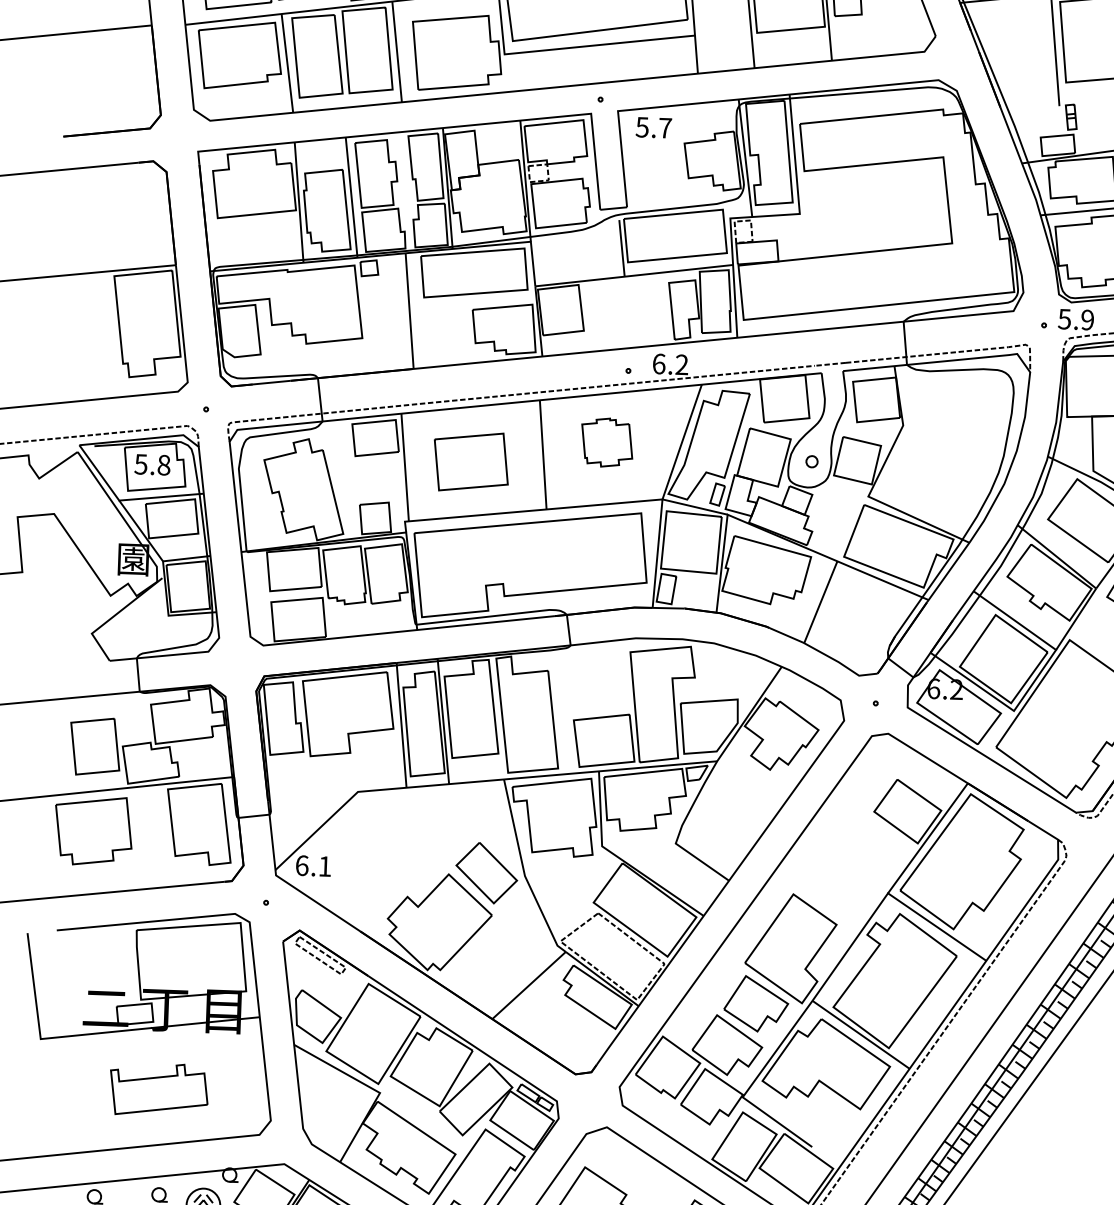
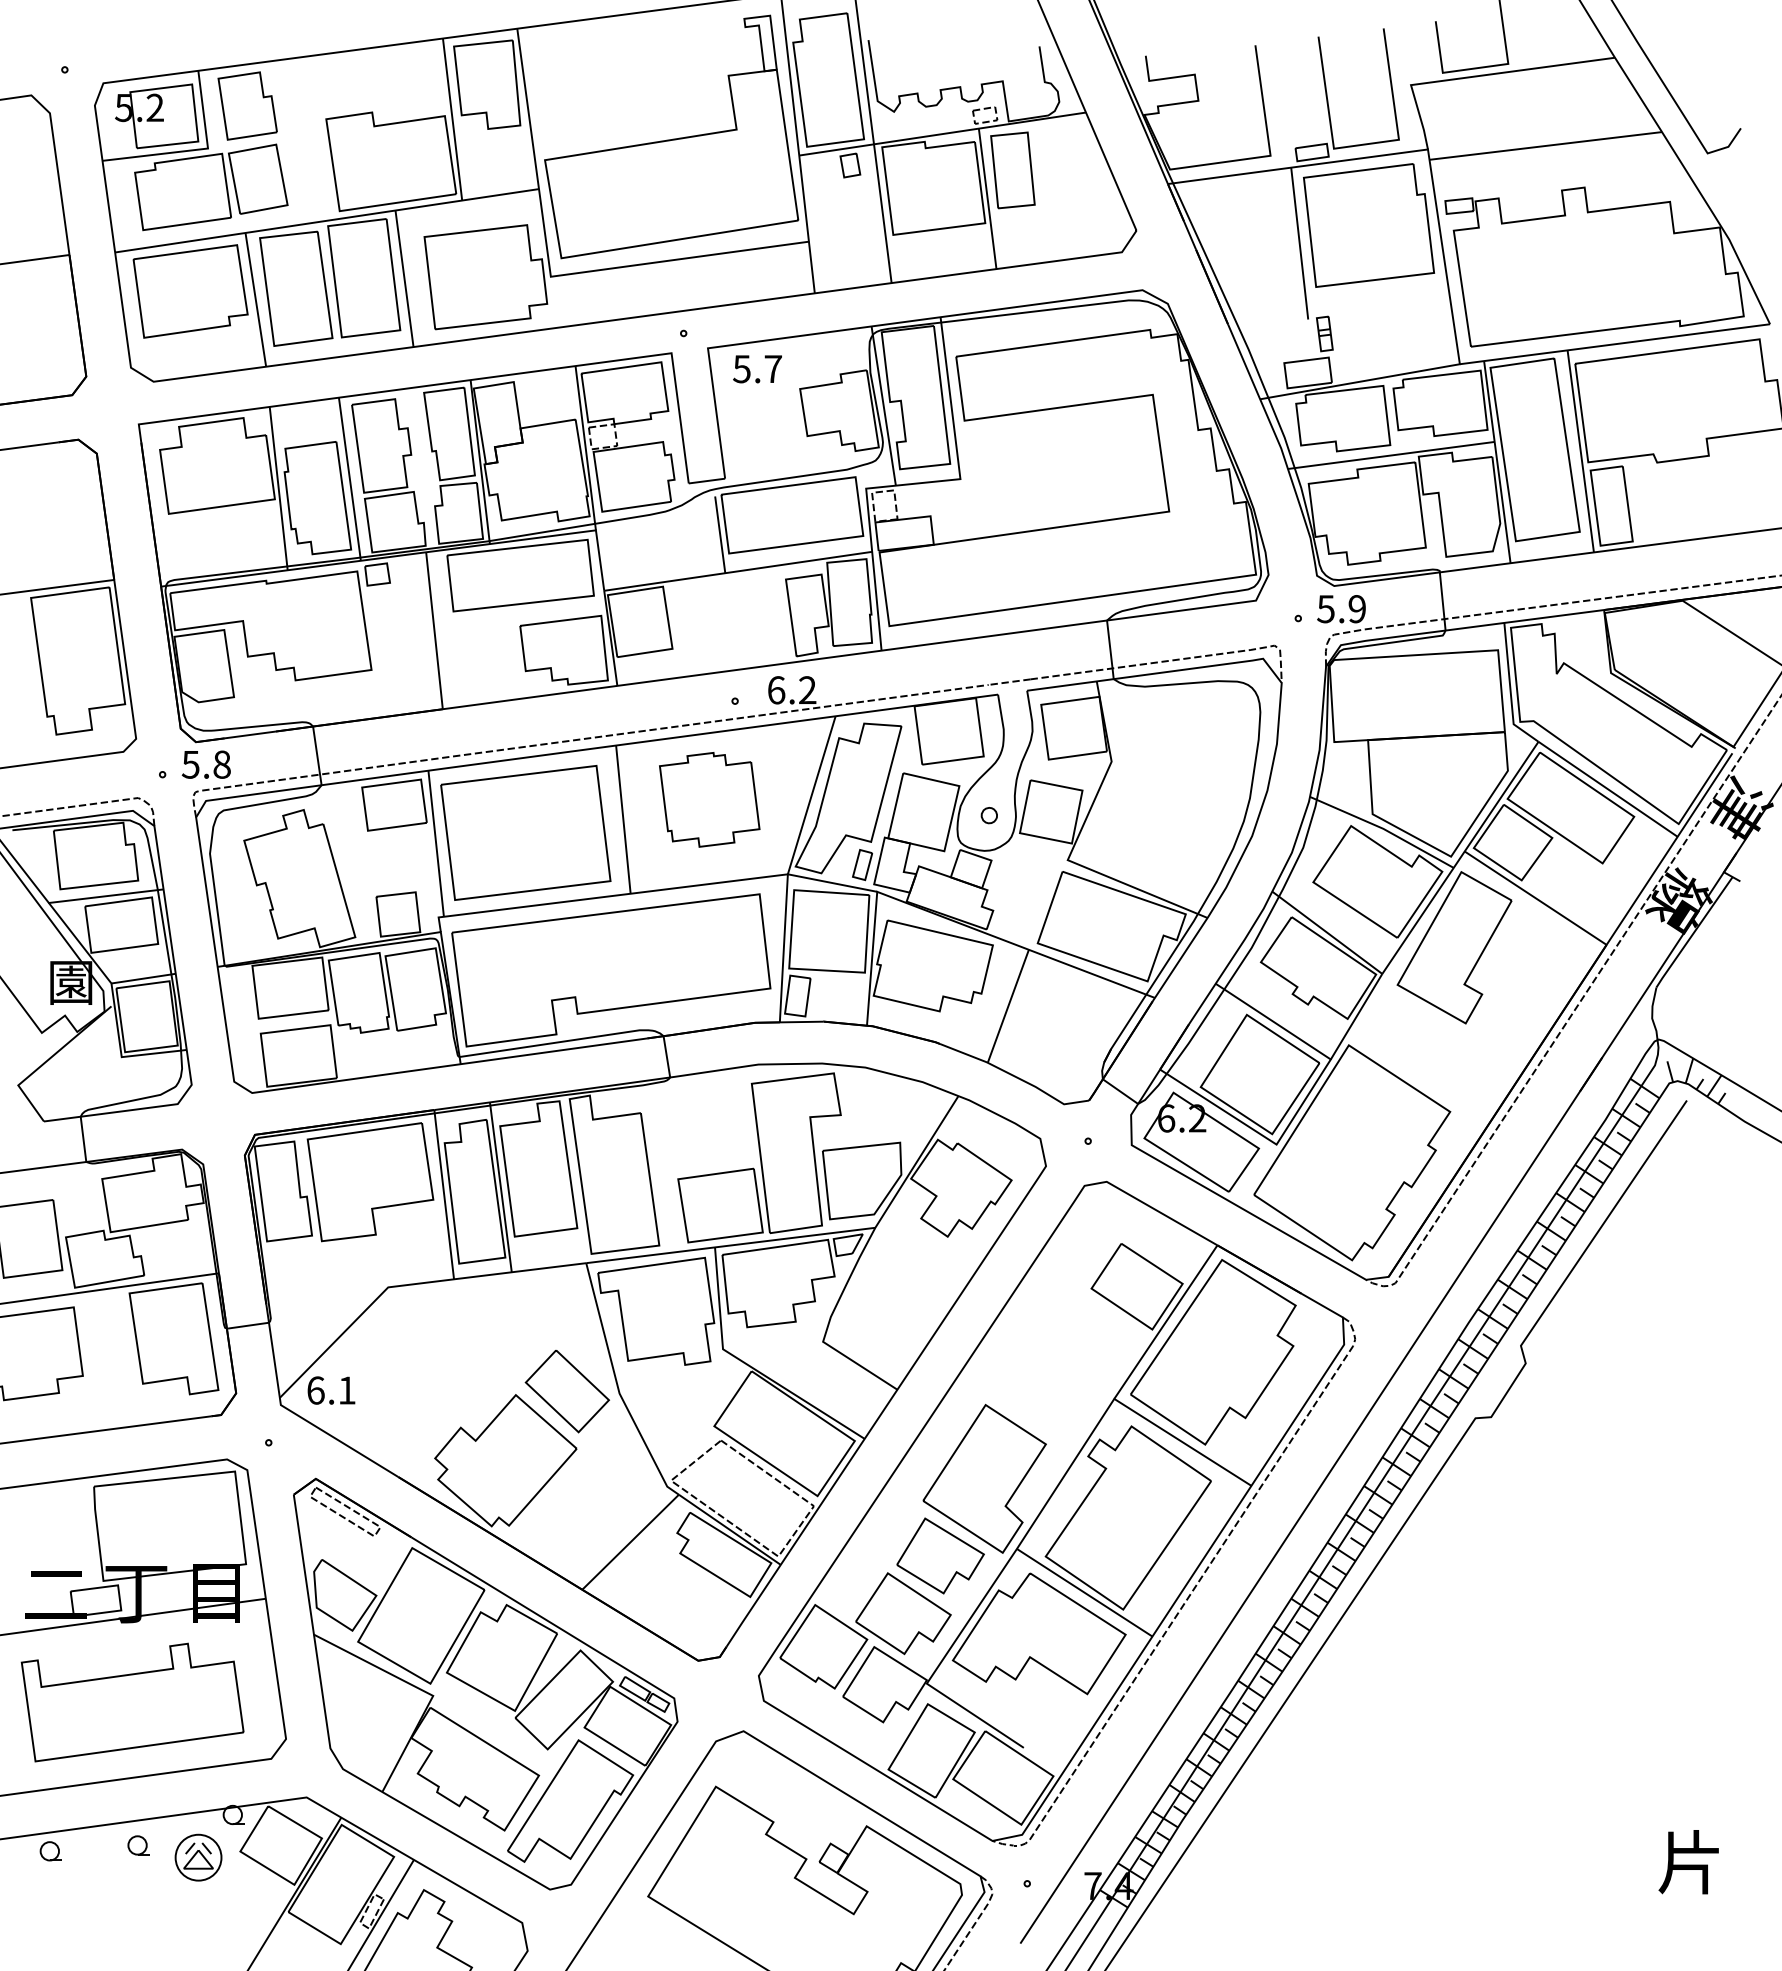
part: (606, 442) -> (709, 799), size x1.43
part: (471, 461) -> (525, 832), size x1.67
text: (151, 464) -> (205, 764), moved
part: (159, 1089) -> (132, 1702), size x1.67

